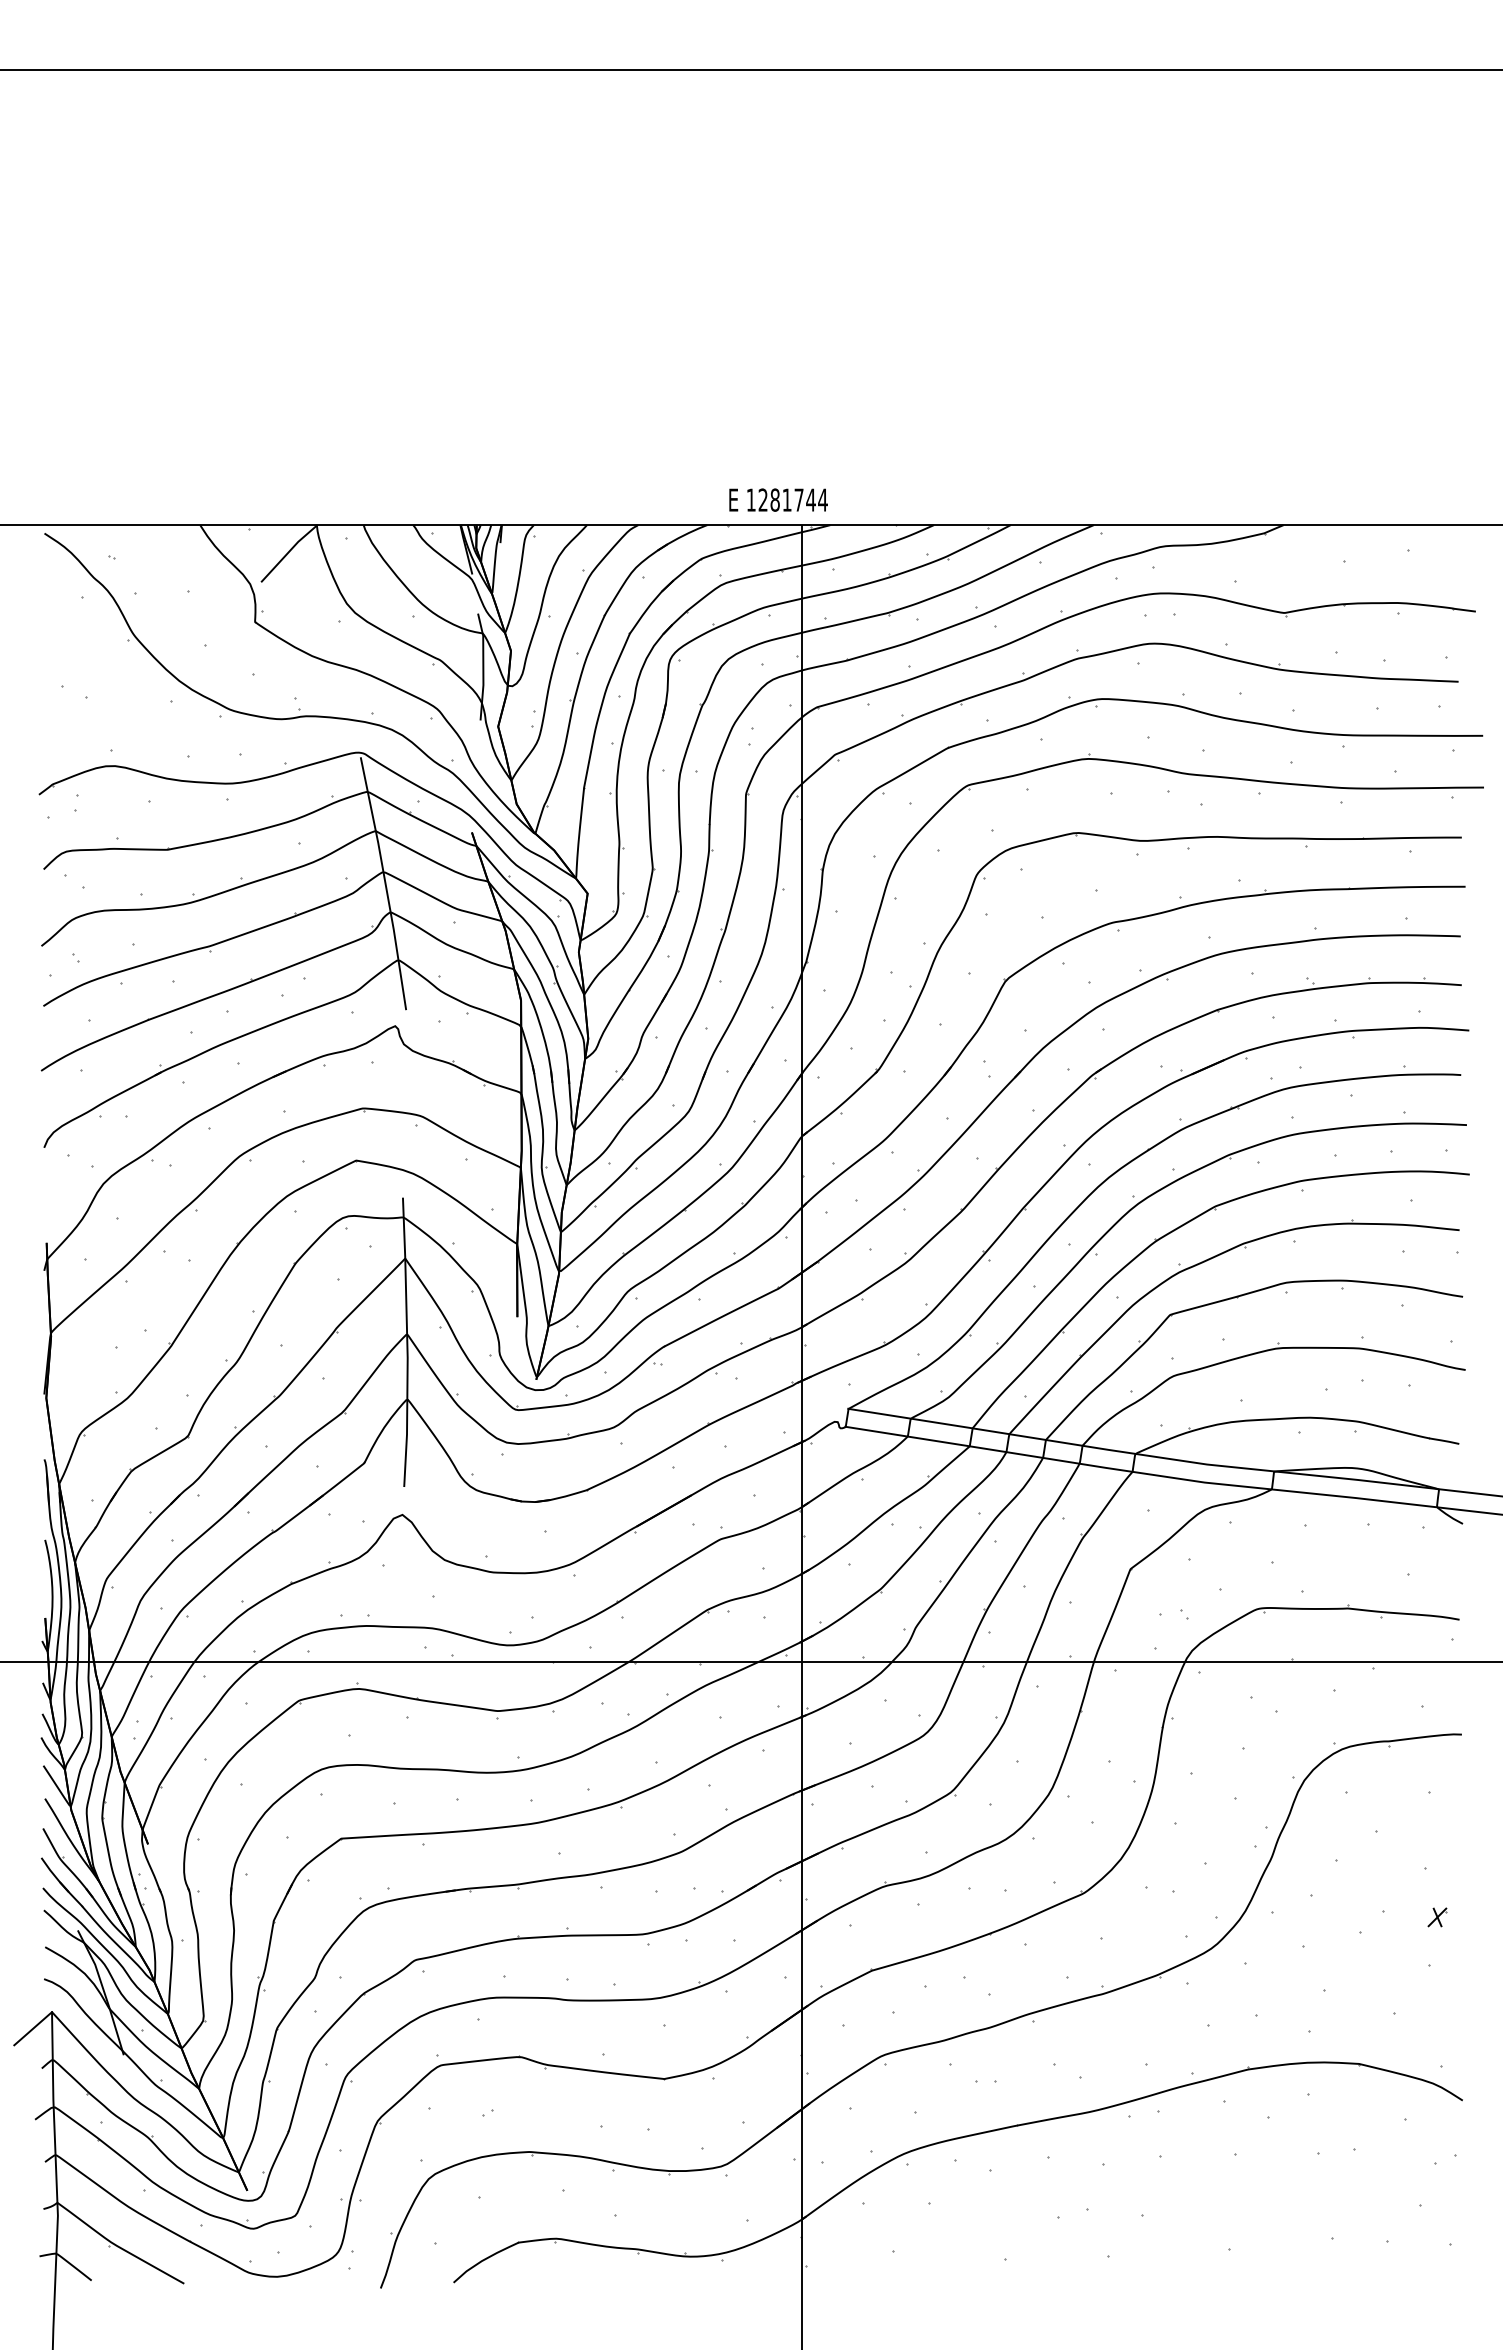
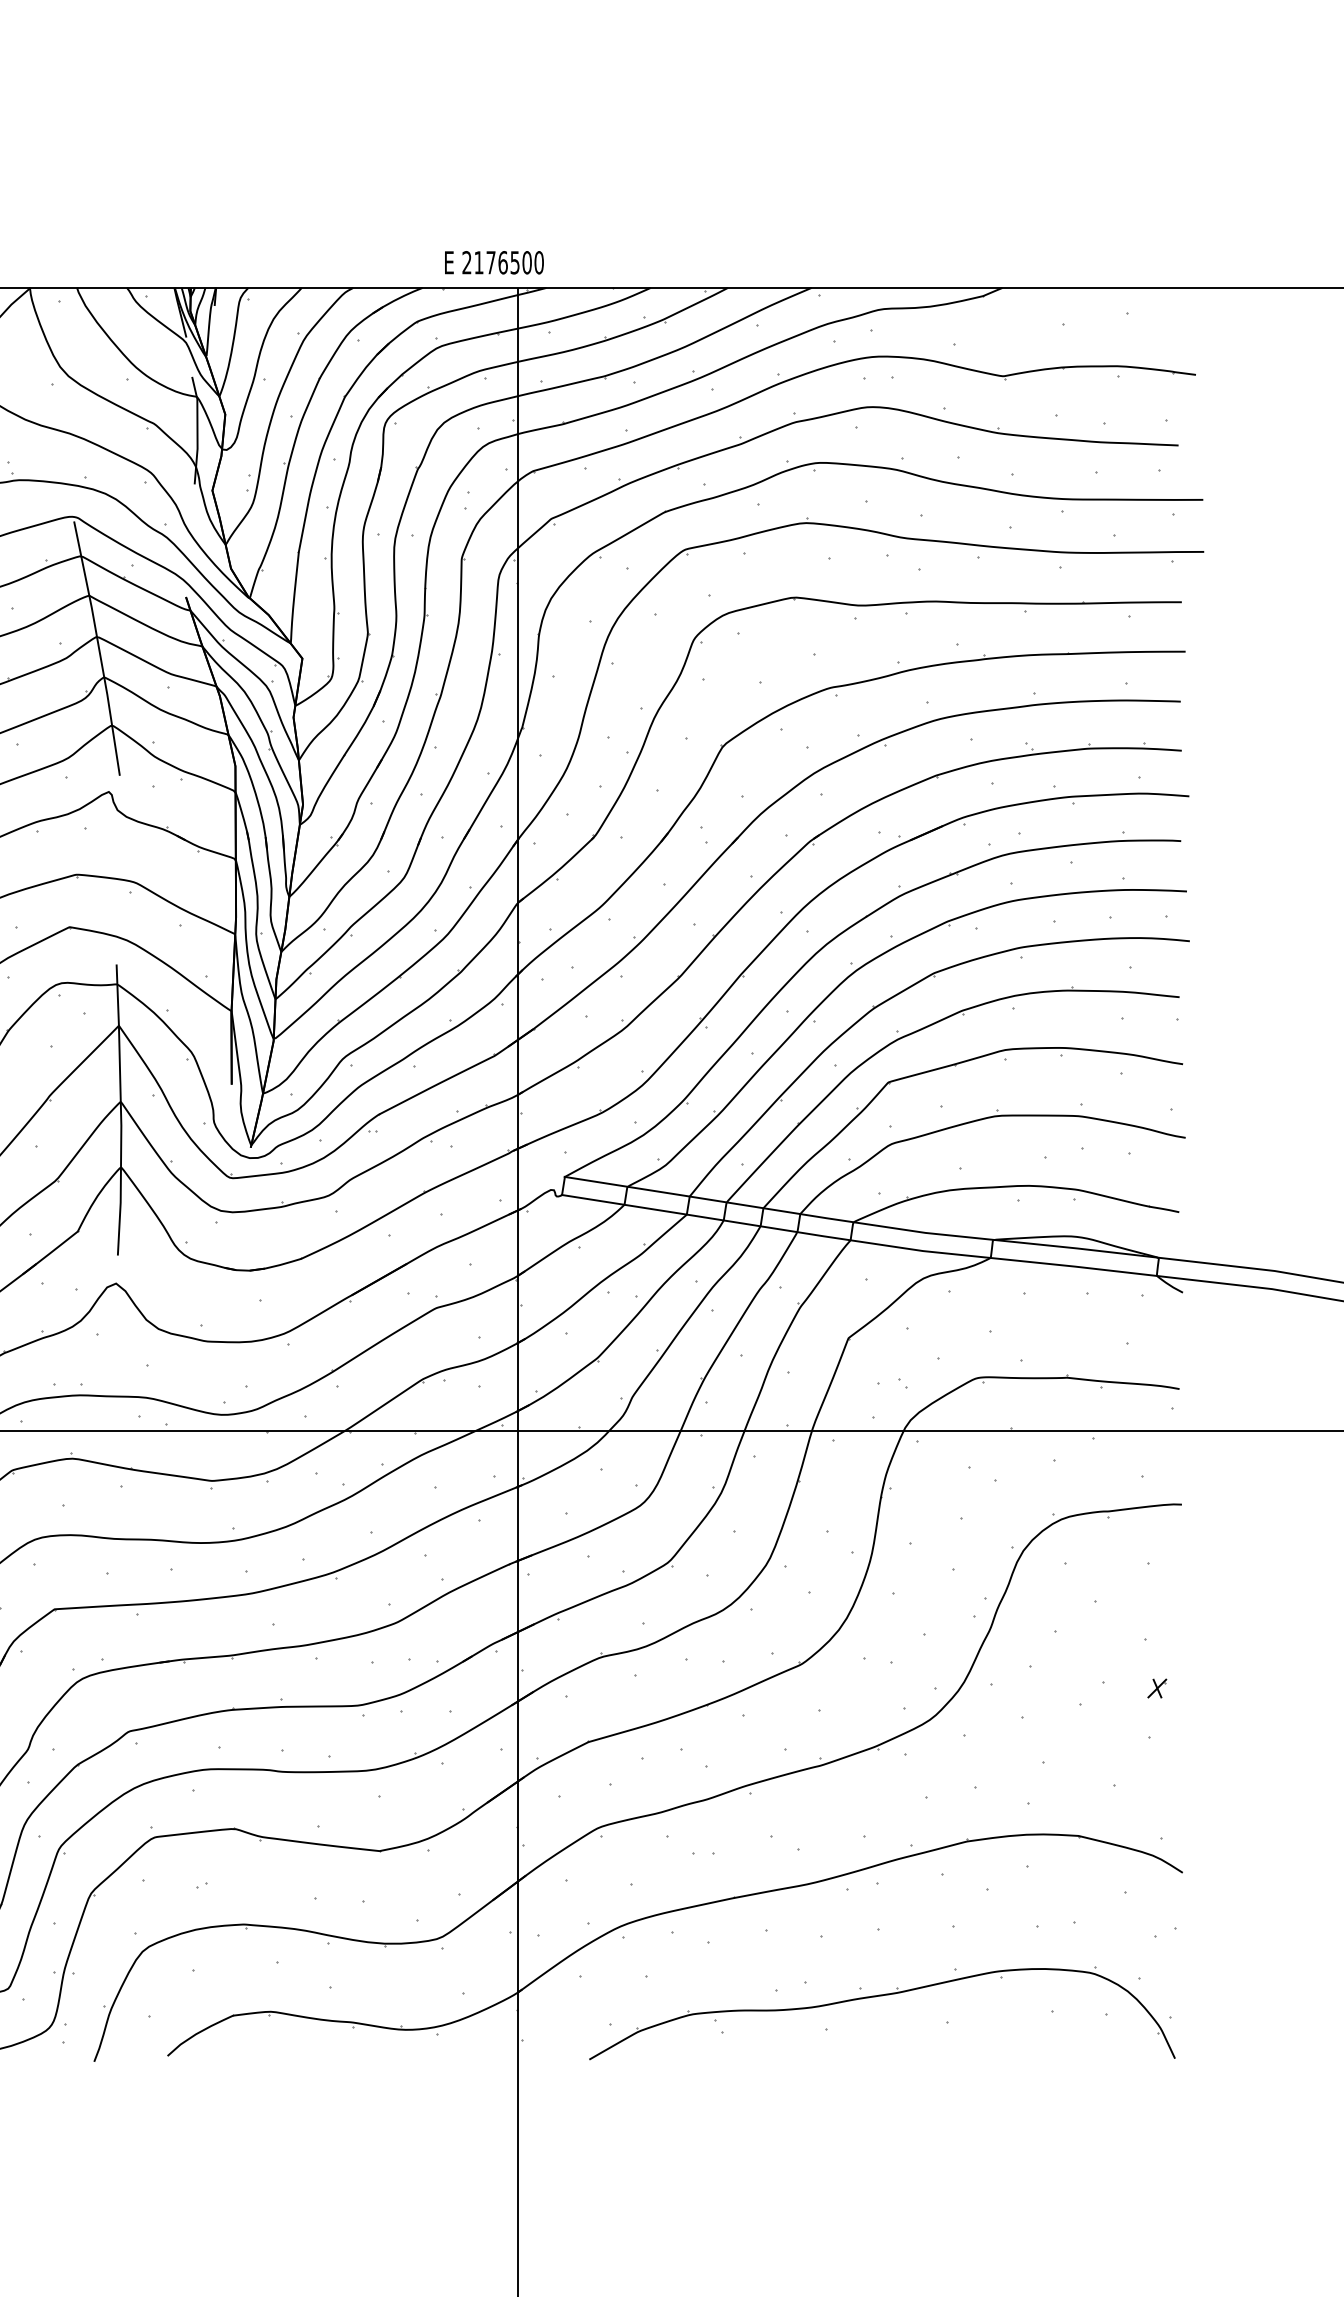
text: (786, 499) -> (502, 262), 1281744 -> 2176500
part: (1163, 2223) -> (881, 1996), added

